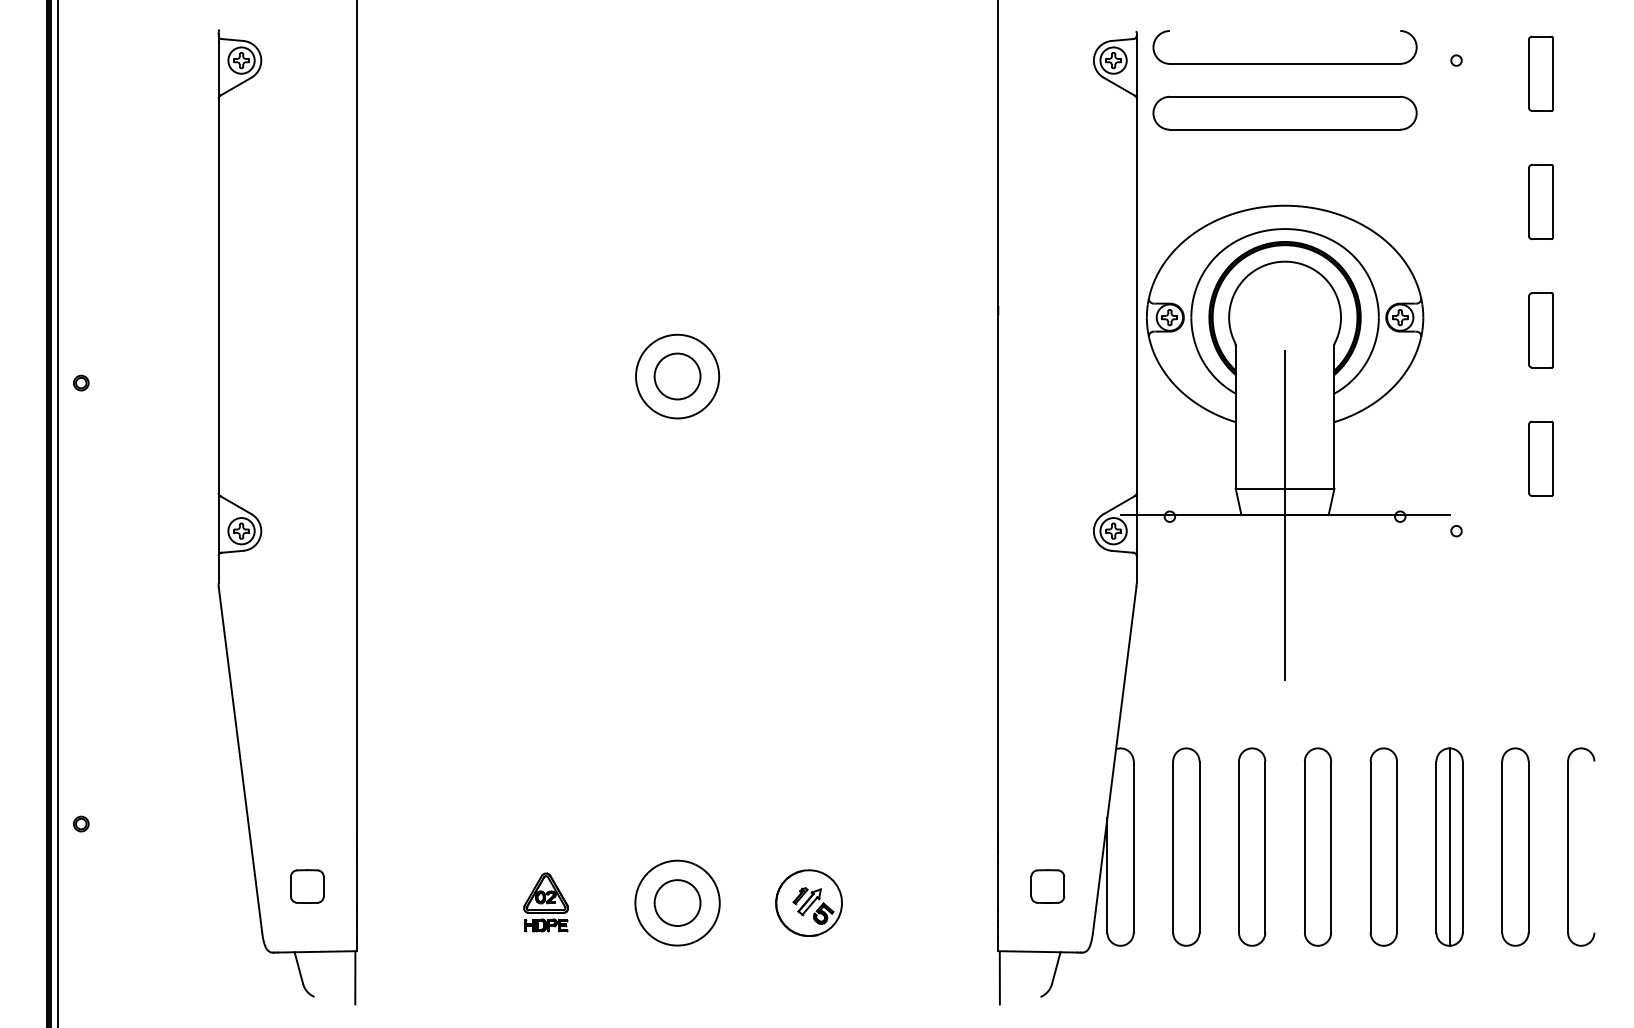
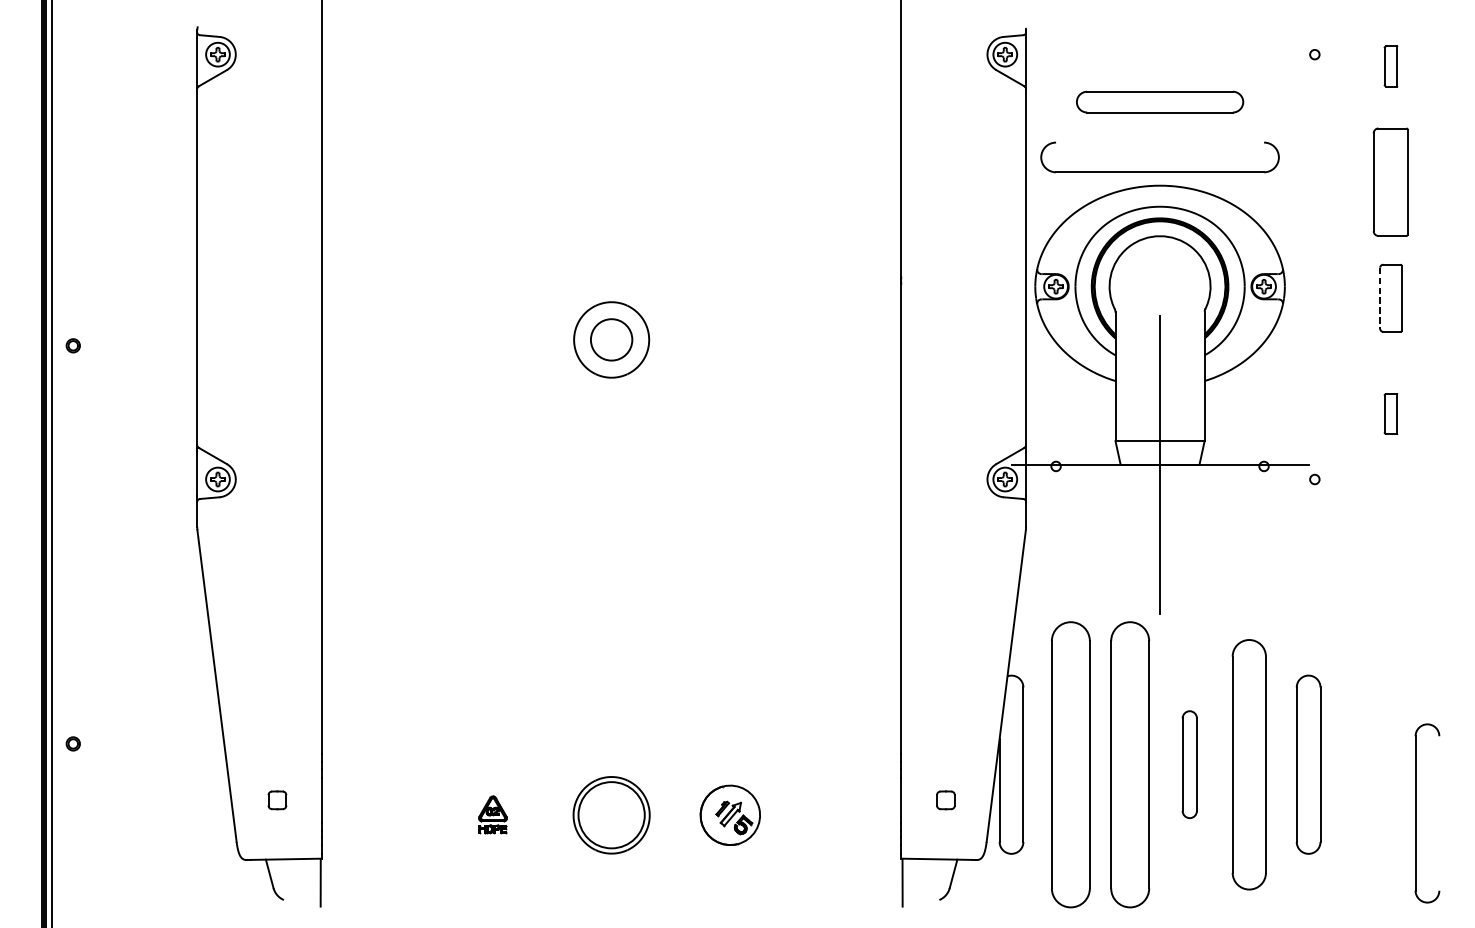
part: (1284, 63) -> (1159, 171), moved
part: (1540, 73) -> (1390, 66), size x0.6
part: (1284, 112) -> (1159, 101), size x0.7
part: (1540, 202) -> (1390, 182), size x1.6
line: (1528, 330) -> (1379, 298), solid -> dashed
part: (1540, 458) -> (1390, 413), size x0.6
part: (1186, 846) -> (1071, 764), size x1.6
part: (1252, 846) -> (1130, 764), size x1.6
part: (1317, 846) -> (1189, 764), size x0.6
part: (1383, 846) -> (1248, 764), size x1.4
line: (1449, 846) -> (1308, 764), removed
part: (1515, 846) -> (1368, 764), removed
part: (1568, 846) -> (1415, 812), moved
part: (307, 886) -> (277, 800), size x0.6
part: (1047, 886) -> (945, 800), size x0.6
part: (545, 902) -> (492, 814), size x0.7
circle: (677, 903) -> (611, 815), size x1.6

